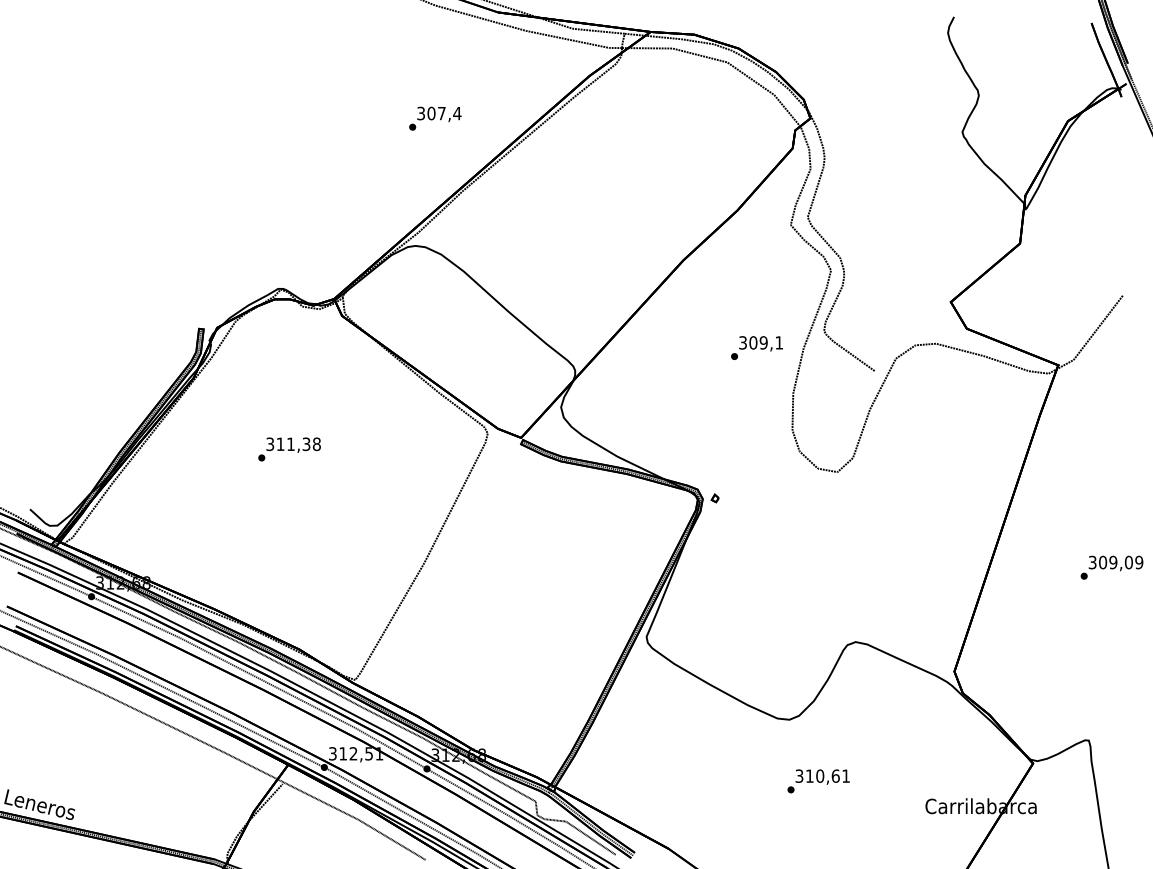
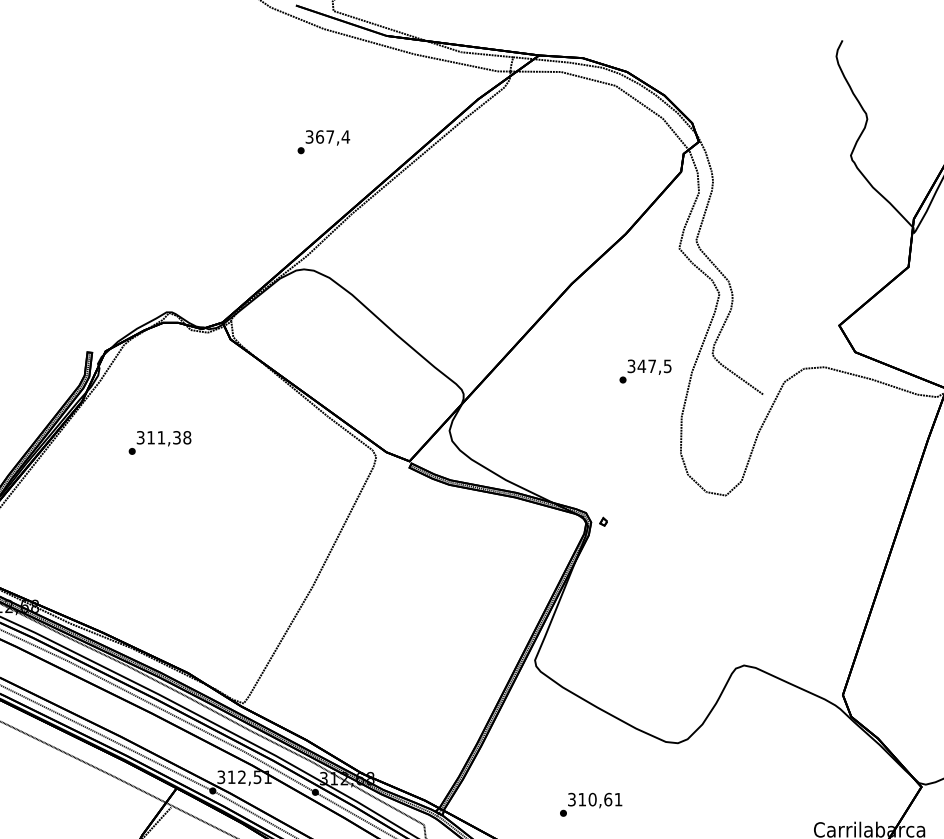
text: (431, 112) -> (319, 135), 307,4 -> 367,4
text: (766, 342) -> (654, 365), 309,1 -> 347,5
text: (289, 449) -> (159, 442), moved
text: (818, 781) -> (590, 804), moved

